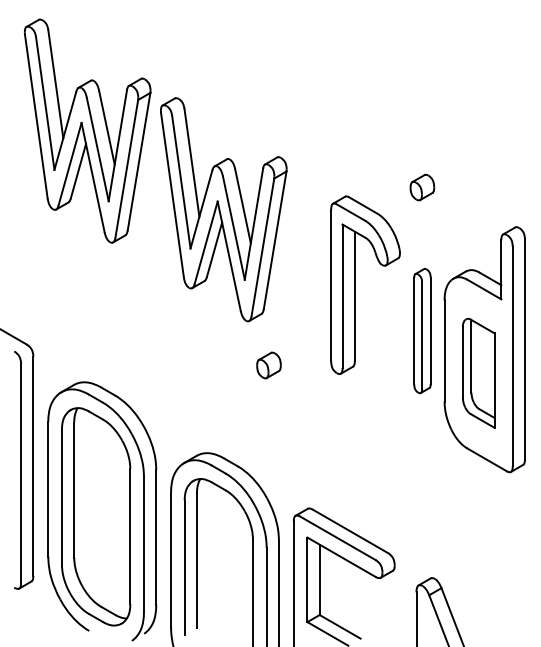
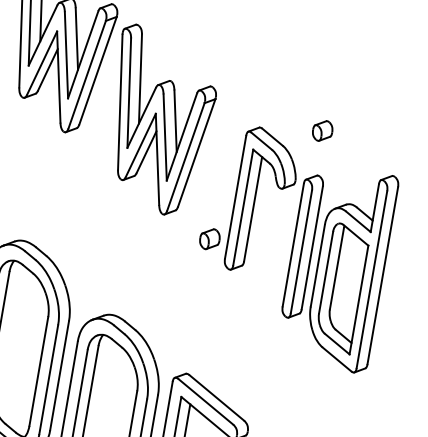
part: (422, 330) -> (302, 246), size x1.43
part: (268, 365) -> (209, 239), moved
part: (478, 373) -> (342, 288), size x1.43

